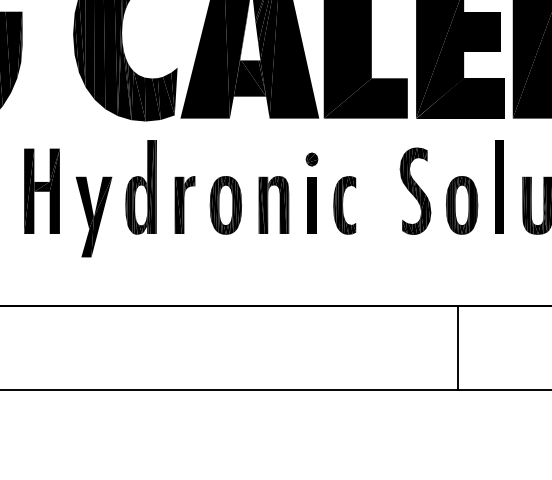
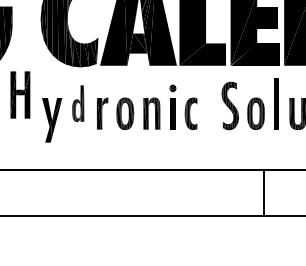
part: (139, 186) -> (77, 103), size x0.7
part: (42, 190) -> (20, 94), moved
line: (457, 347) -> (263, 192), moved

